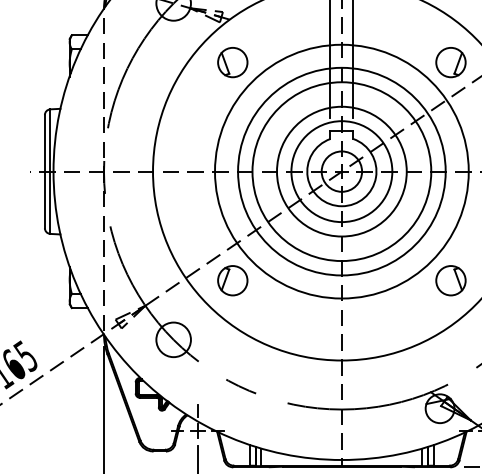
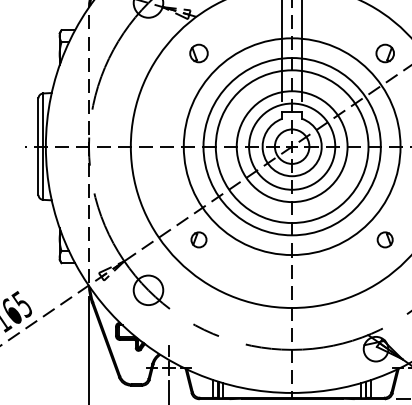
part: (232, 62) -> (198, 53), size x0.7
part: (449, 62) -> (384, 53), size x0.7
part: (232, 280) -> (198, 239), size x0.6
part: (449, 280) -> (384, 239), size x0.6

